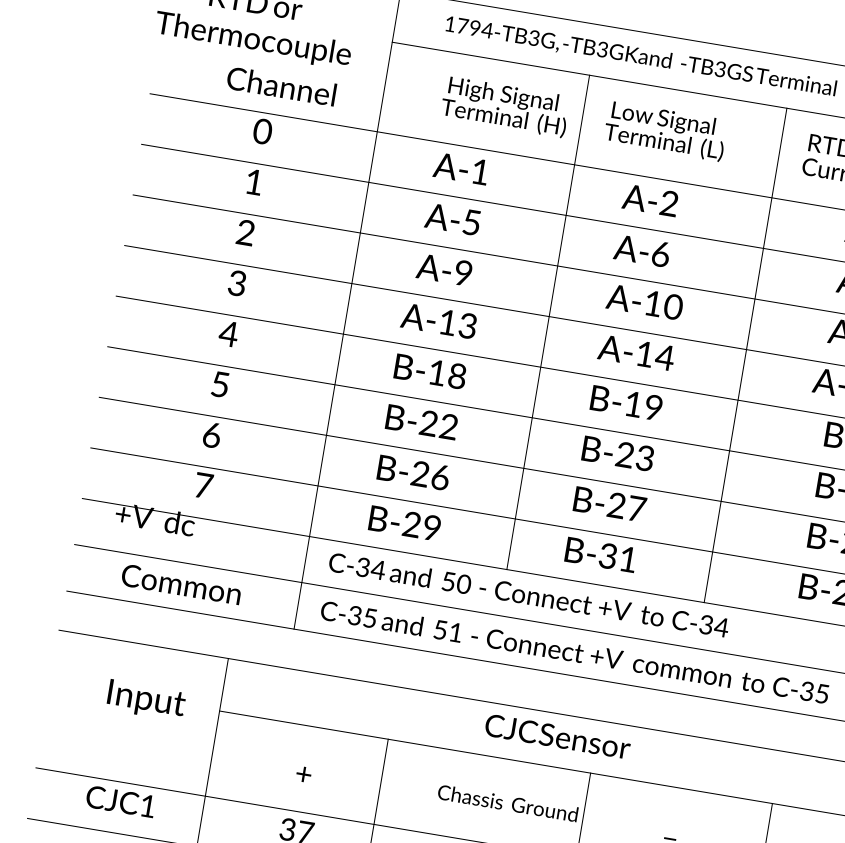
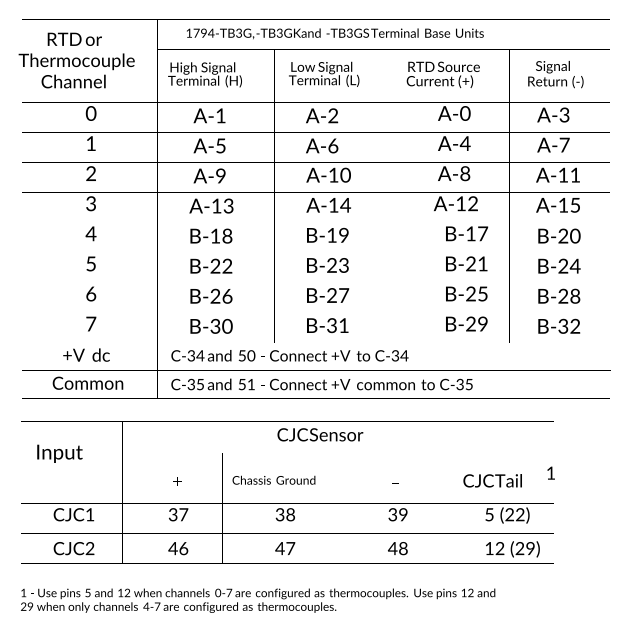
text: (281, 86) -> (73, 81), moved
text: (504, 106) -> (204, 74), moved
text: (155, 518) -> (86, 354), moved
text: (422, 526) -> (221, 326), B-29 -> B-30
text: (145, 699) -> (59, 453), moved
text: (507, 801) -> (273, 479), moved

